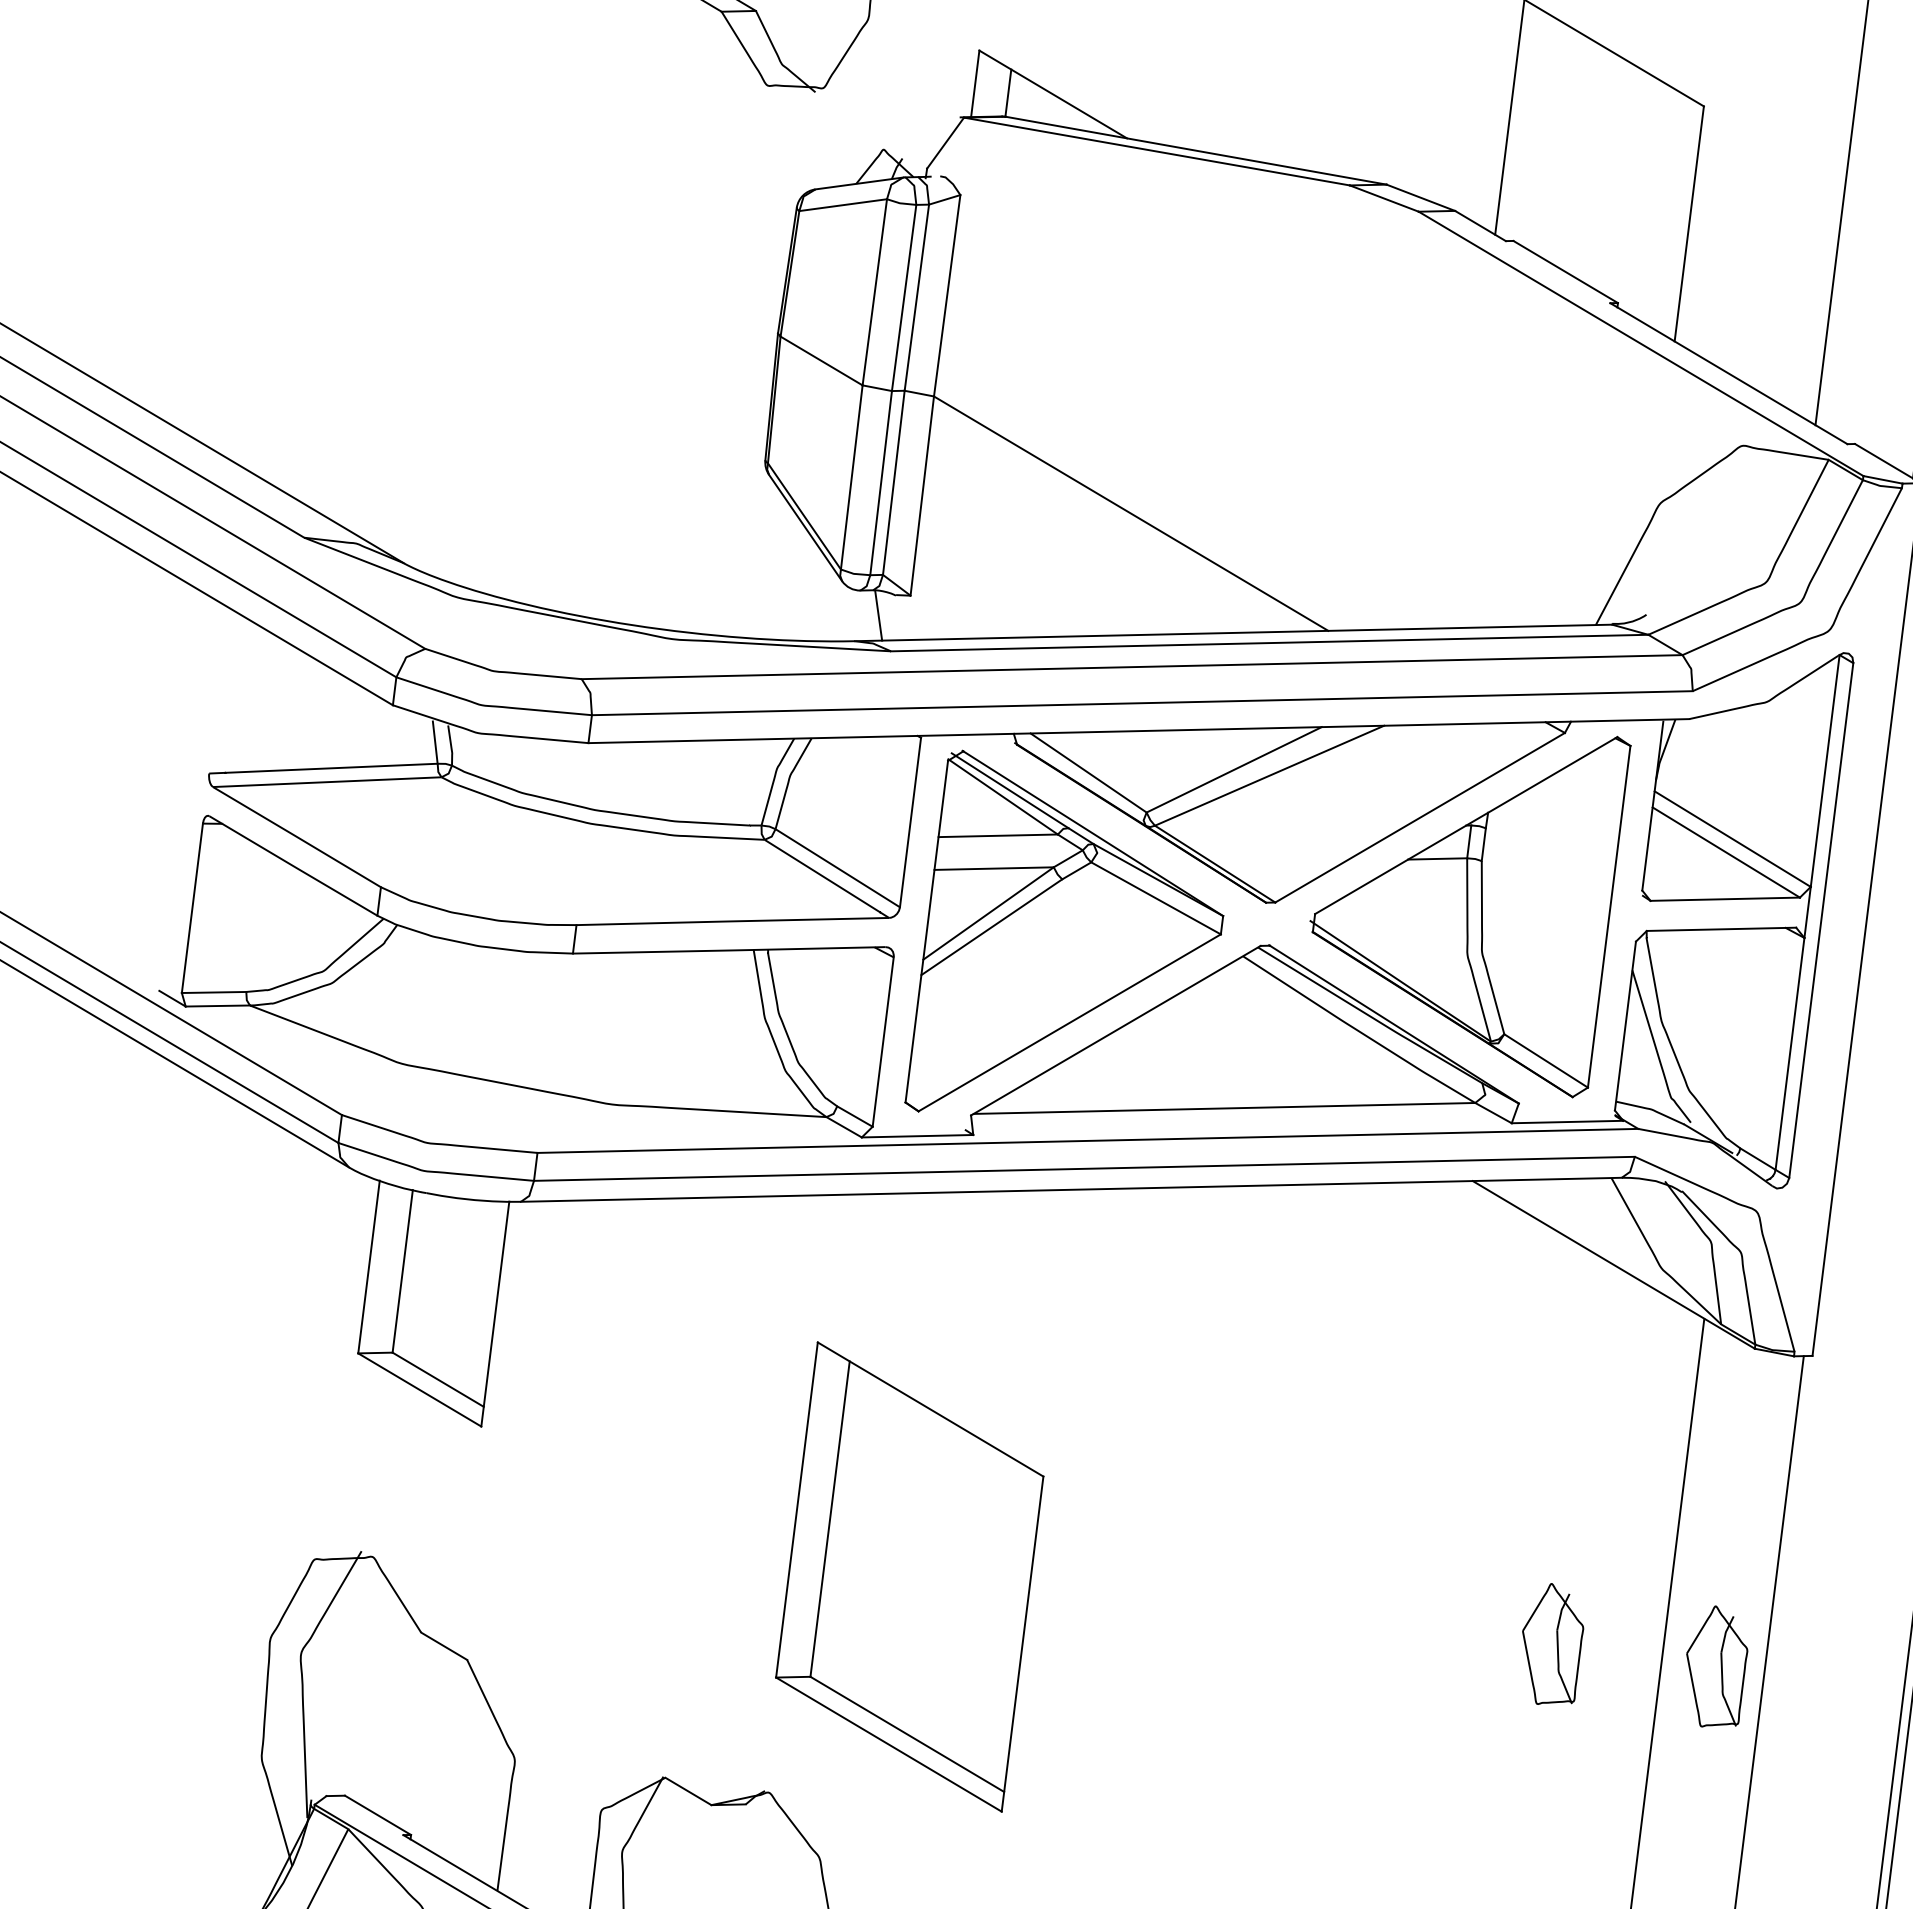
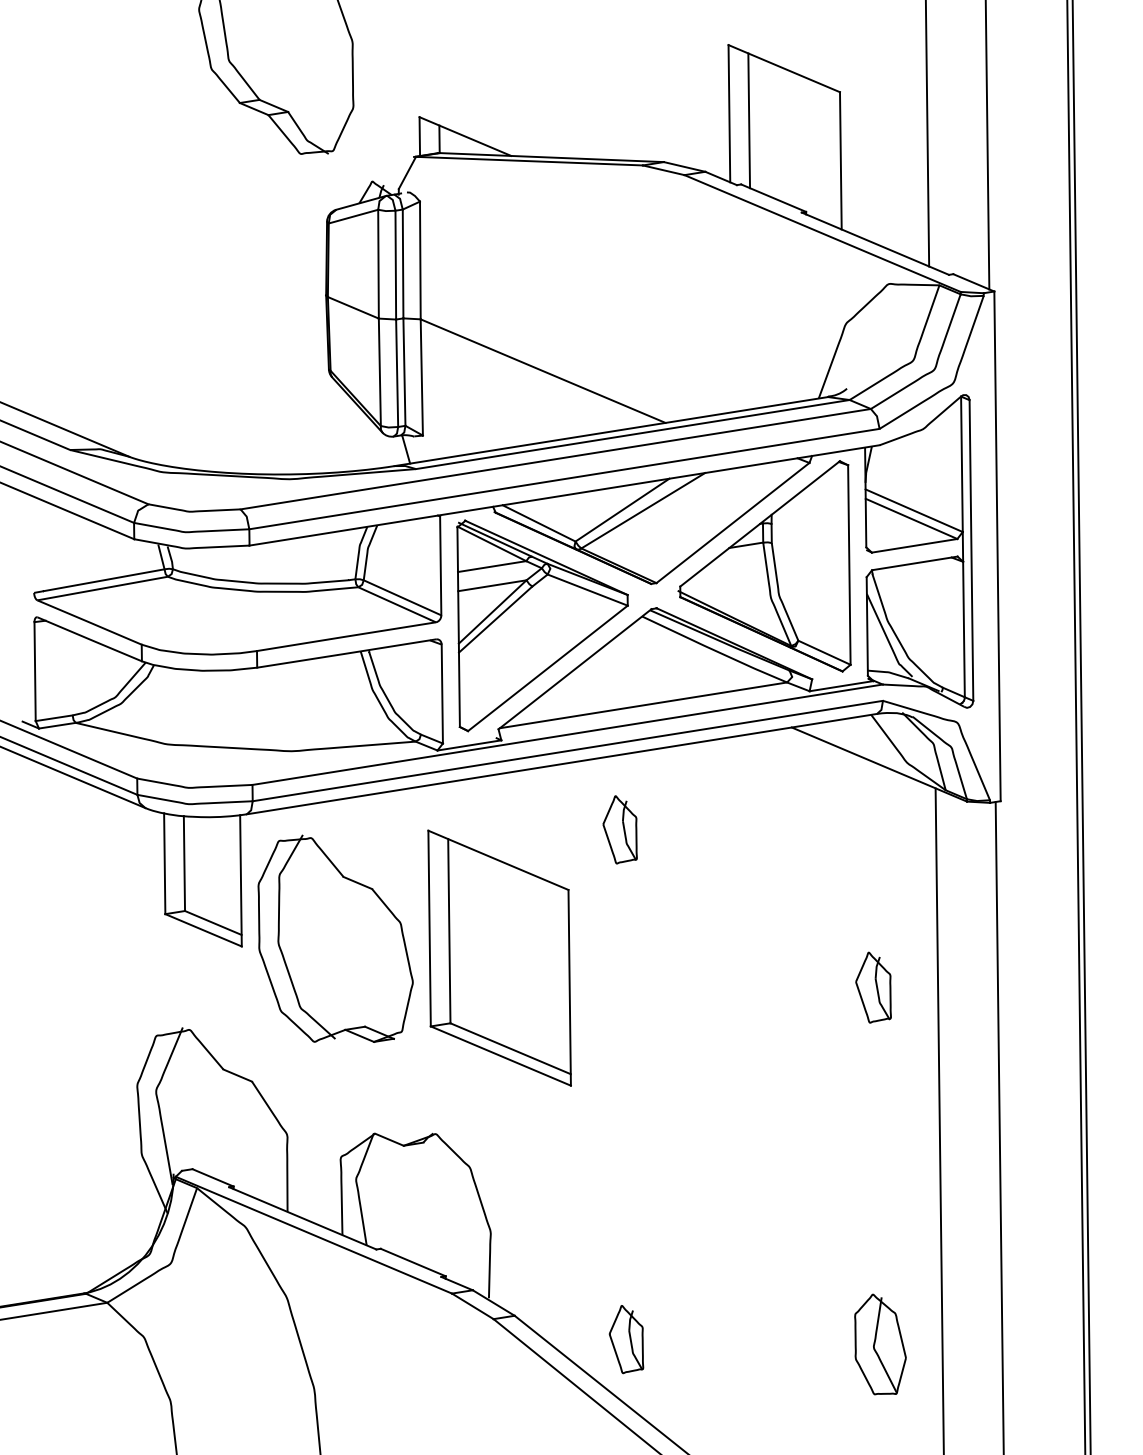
line: (1542, 133) -> (749, 120), added
part: (1154, 1315) -> (619, 829), added
part: (643, 1434) -> (335, 938), added
part: (909, 1575) -> (499, 957), moved
part: (1715, 1667) -> (969, 987), removed

